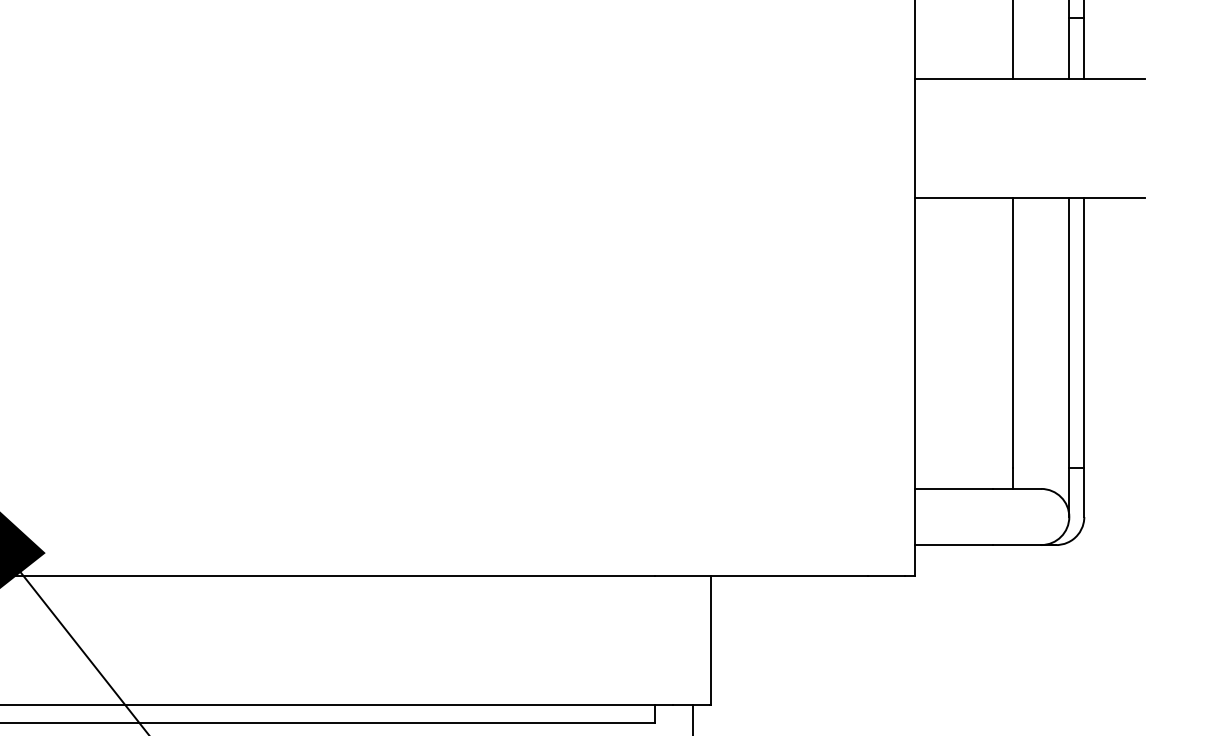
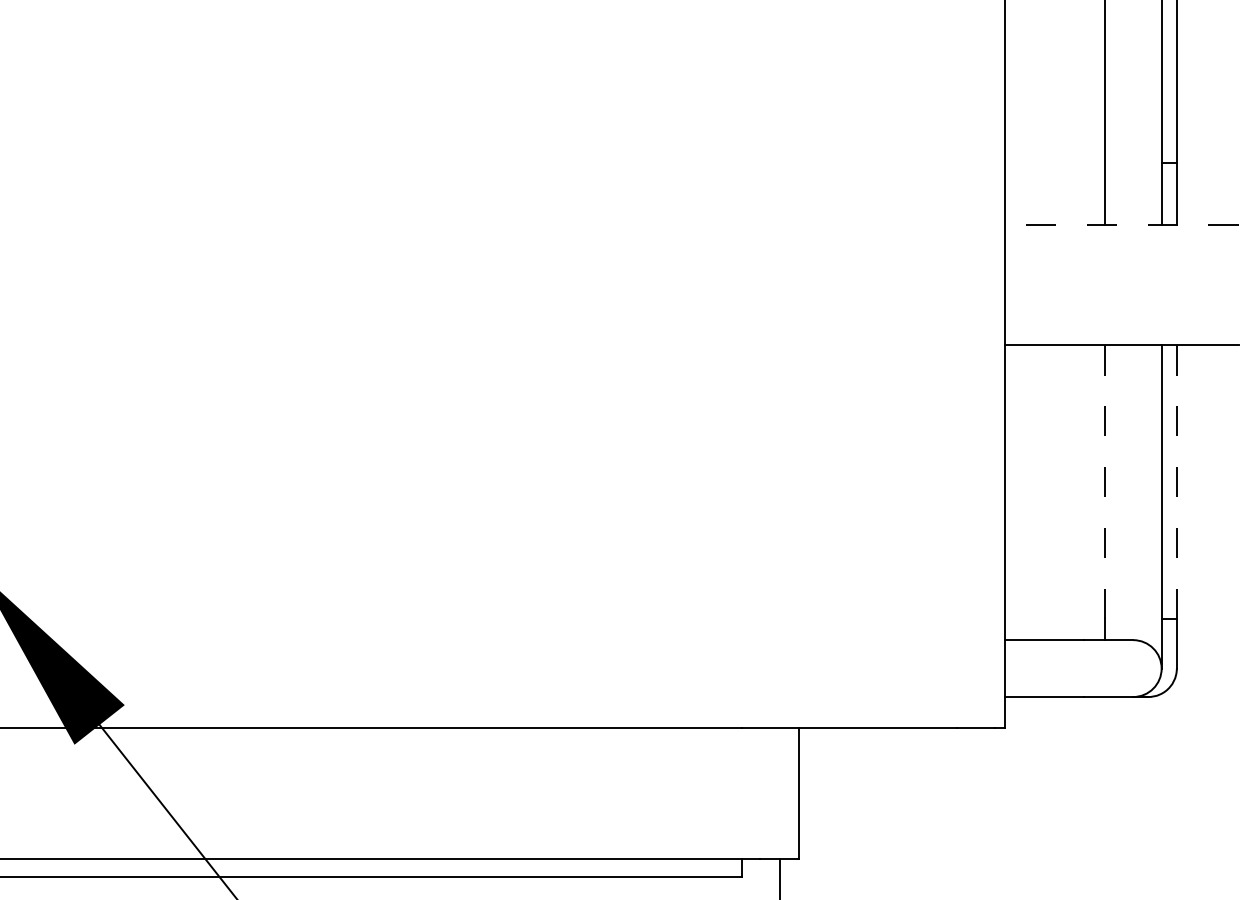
line: (1030, 78) -> (1122, 224), solid -> dashed
line: (1012, 333) -> (1104, 482), solid -> dashed
line: (1083, 333) -> (1176, 482), solid -> dashed

